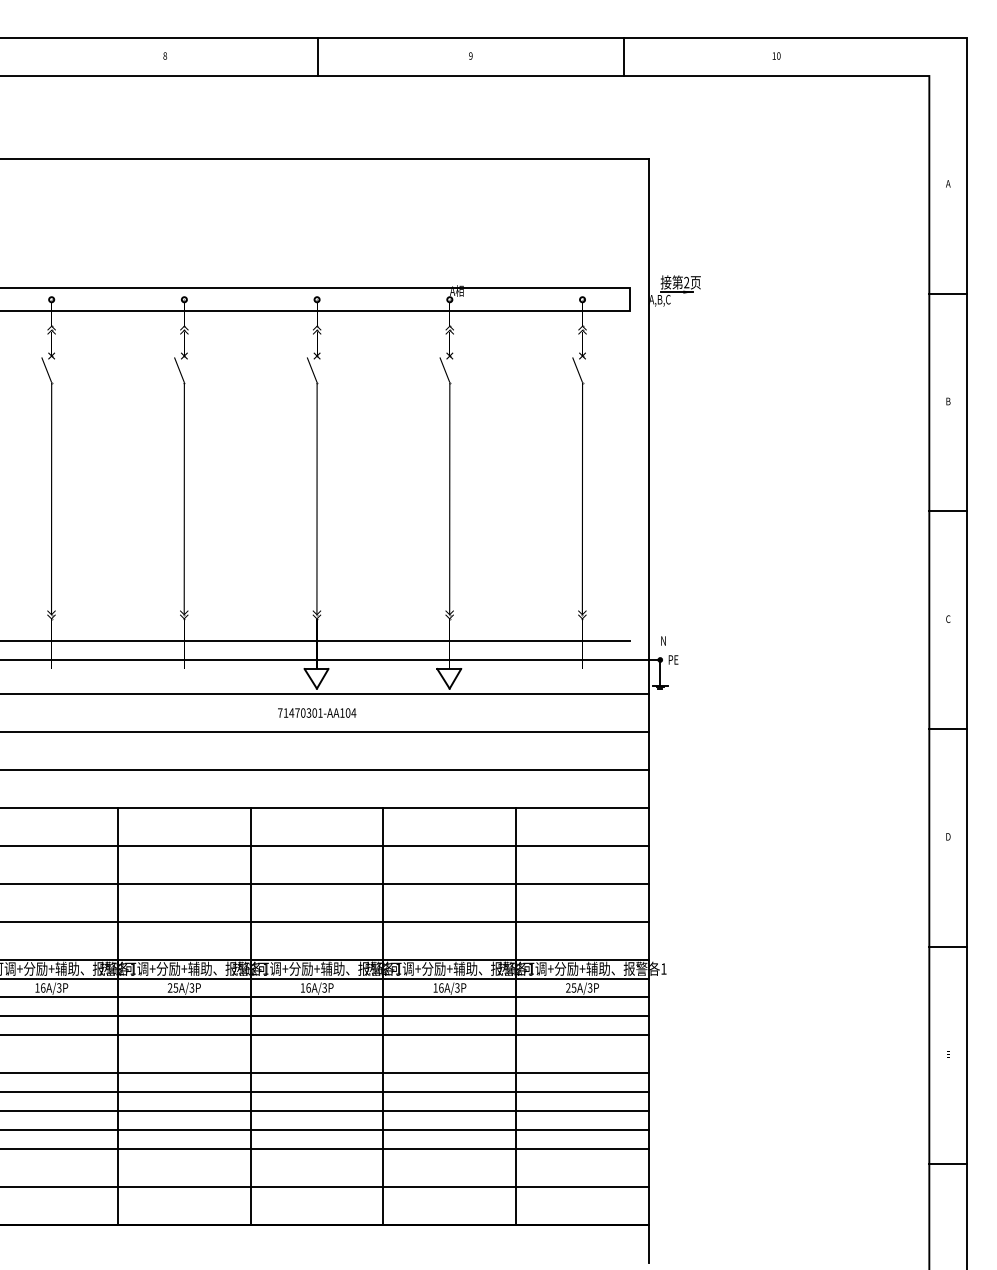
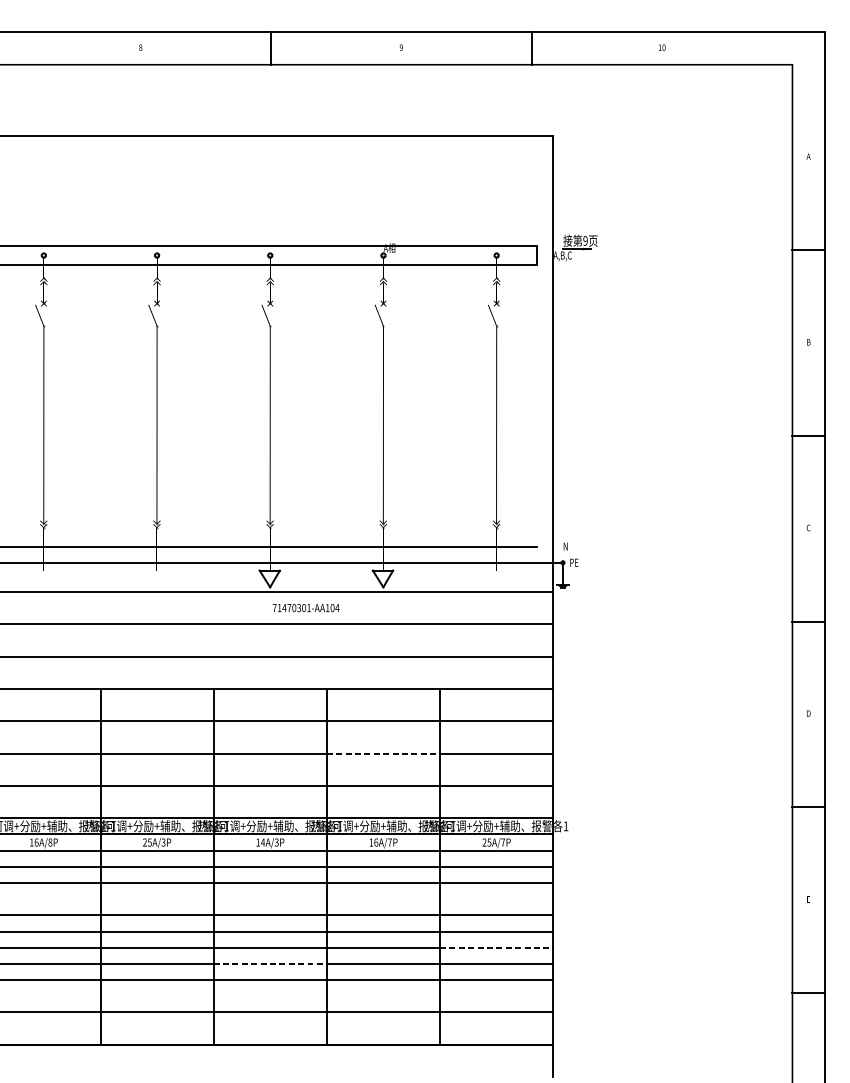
text: (686, 282) -> (585, 240), 2 -> 9
text: (317, 712) -> (306, 607), moved
line: (450, 883) -> (384, 753), solid -> dashed
text: (59, 987) -> (50, 842), 16A/3P -> 16A/8P
text: (308, 987) -> (262, 842), 16A/3P -> 14A/3P
text: (457, 987) -> (390, 842), 16A/3P -> 16A/7P
text: (589, 987) -> (502, 842), 25A/3P -> 25A/7P
line: (583, 1111) -> (497, 947), solid -> dashed
line: (317, 1130) -> (270, 964), solid -> dashed

